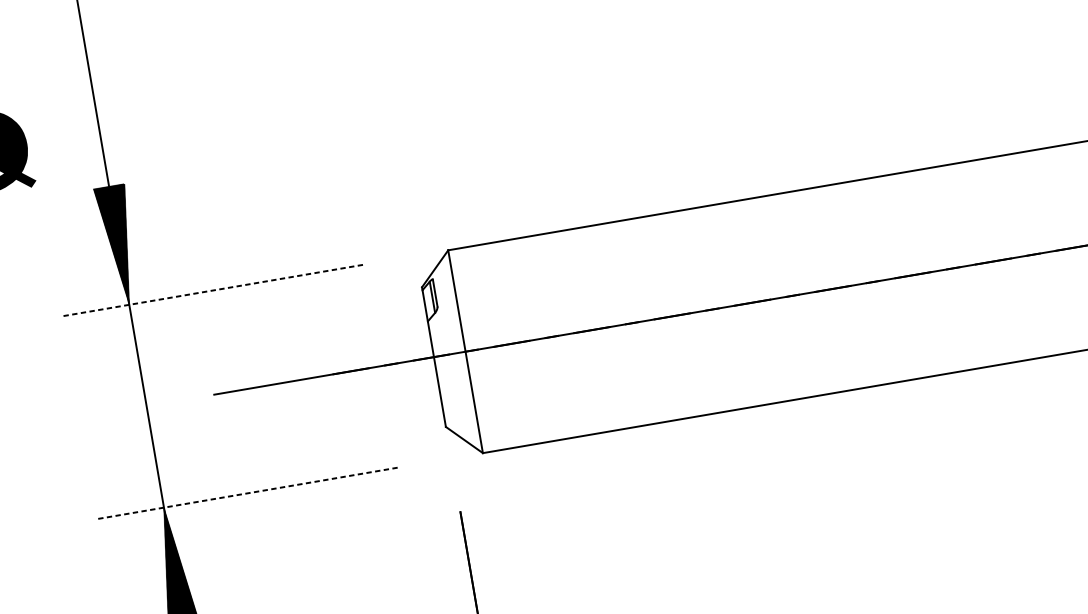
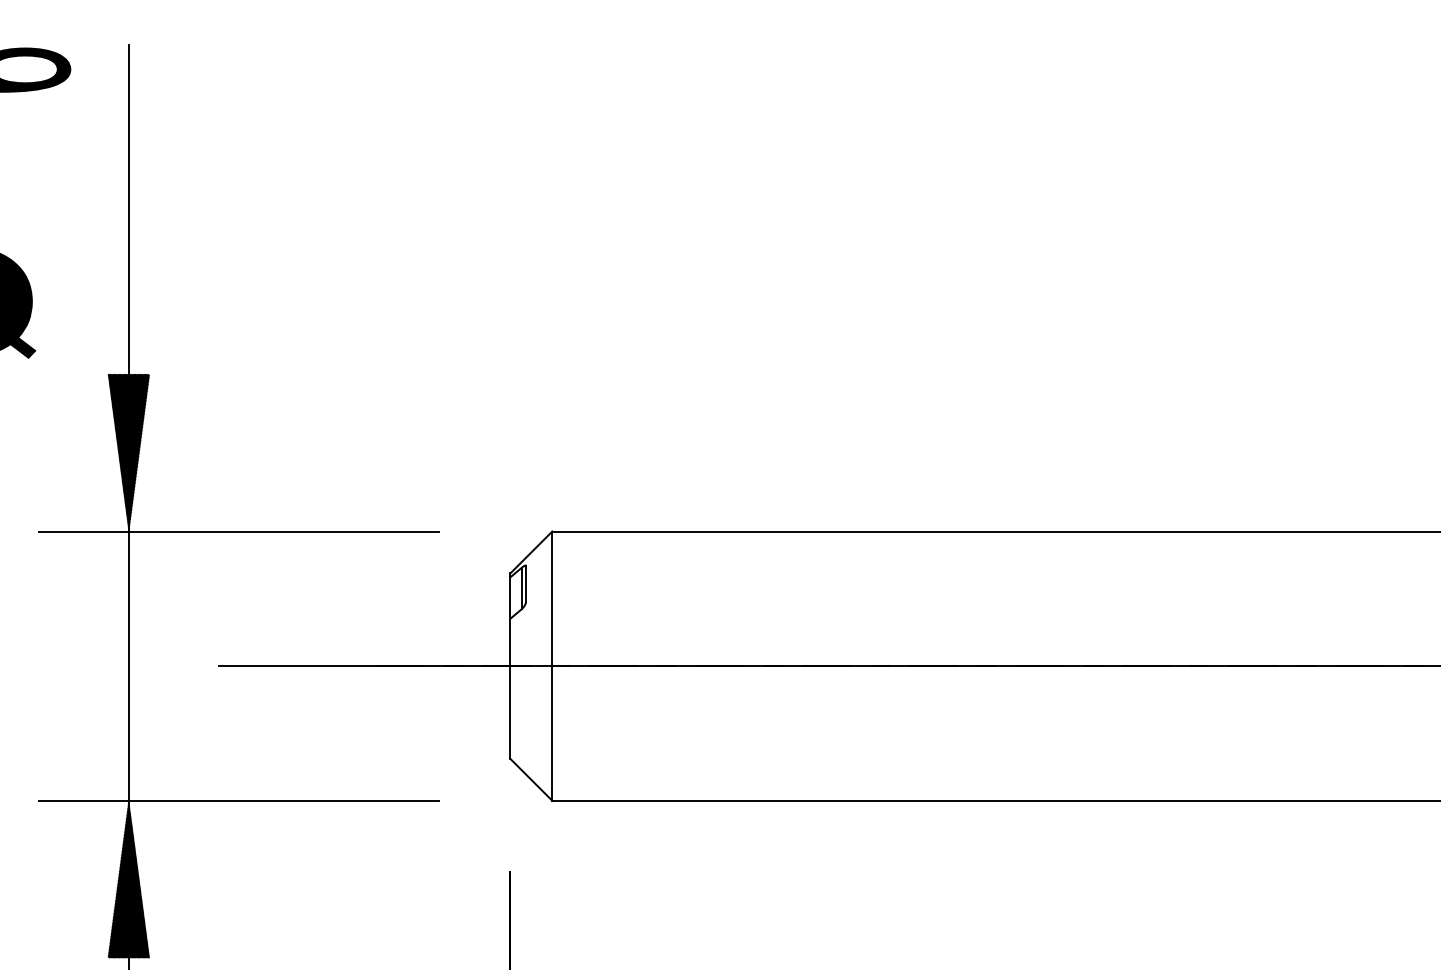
line: (211, 290) -> (238, 531), dashed -> solid
line: (246, 493) -> (238, 800), dashed -> solid

